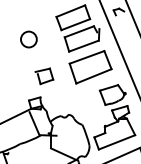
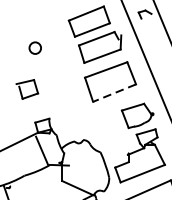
circle: (28, 39) -> (34, 48), size x0.6
part: (44, 76) -> (27, 89), moved
line: (93, 76) -> (114, 93), solid -> dashed

